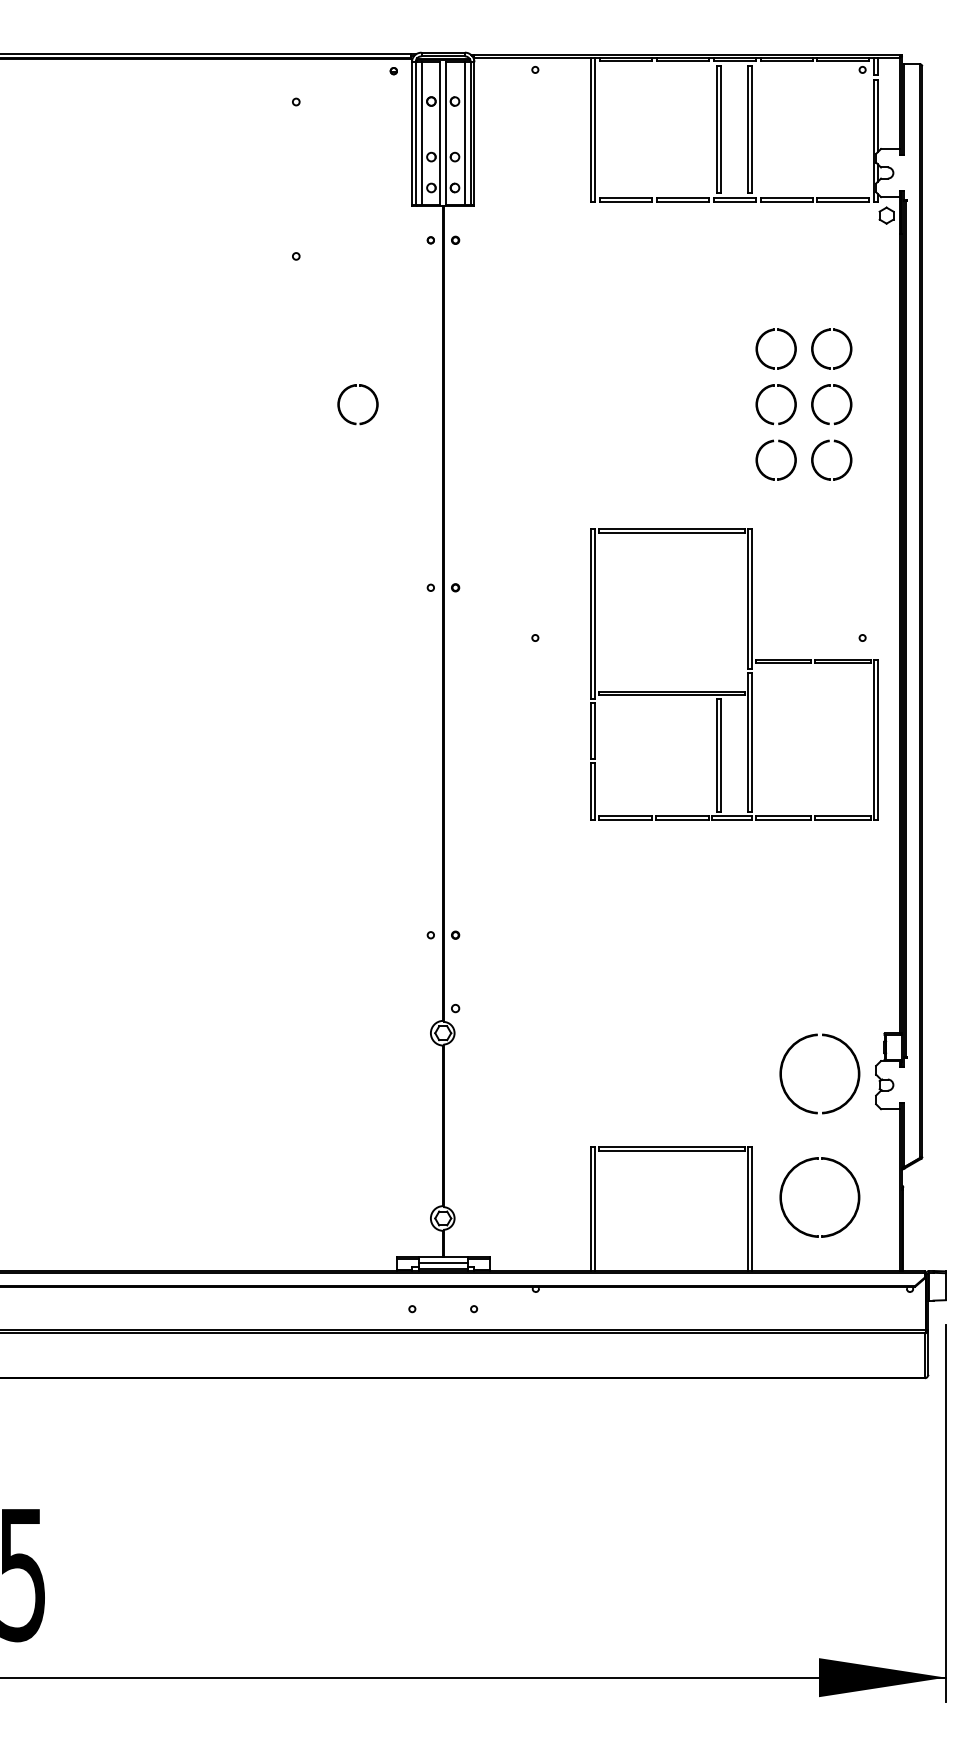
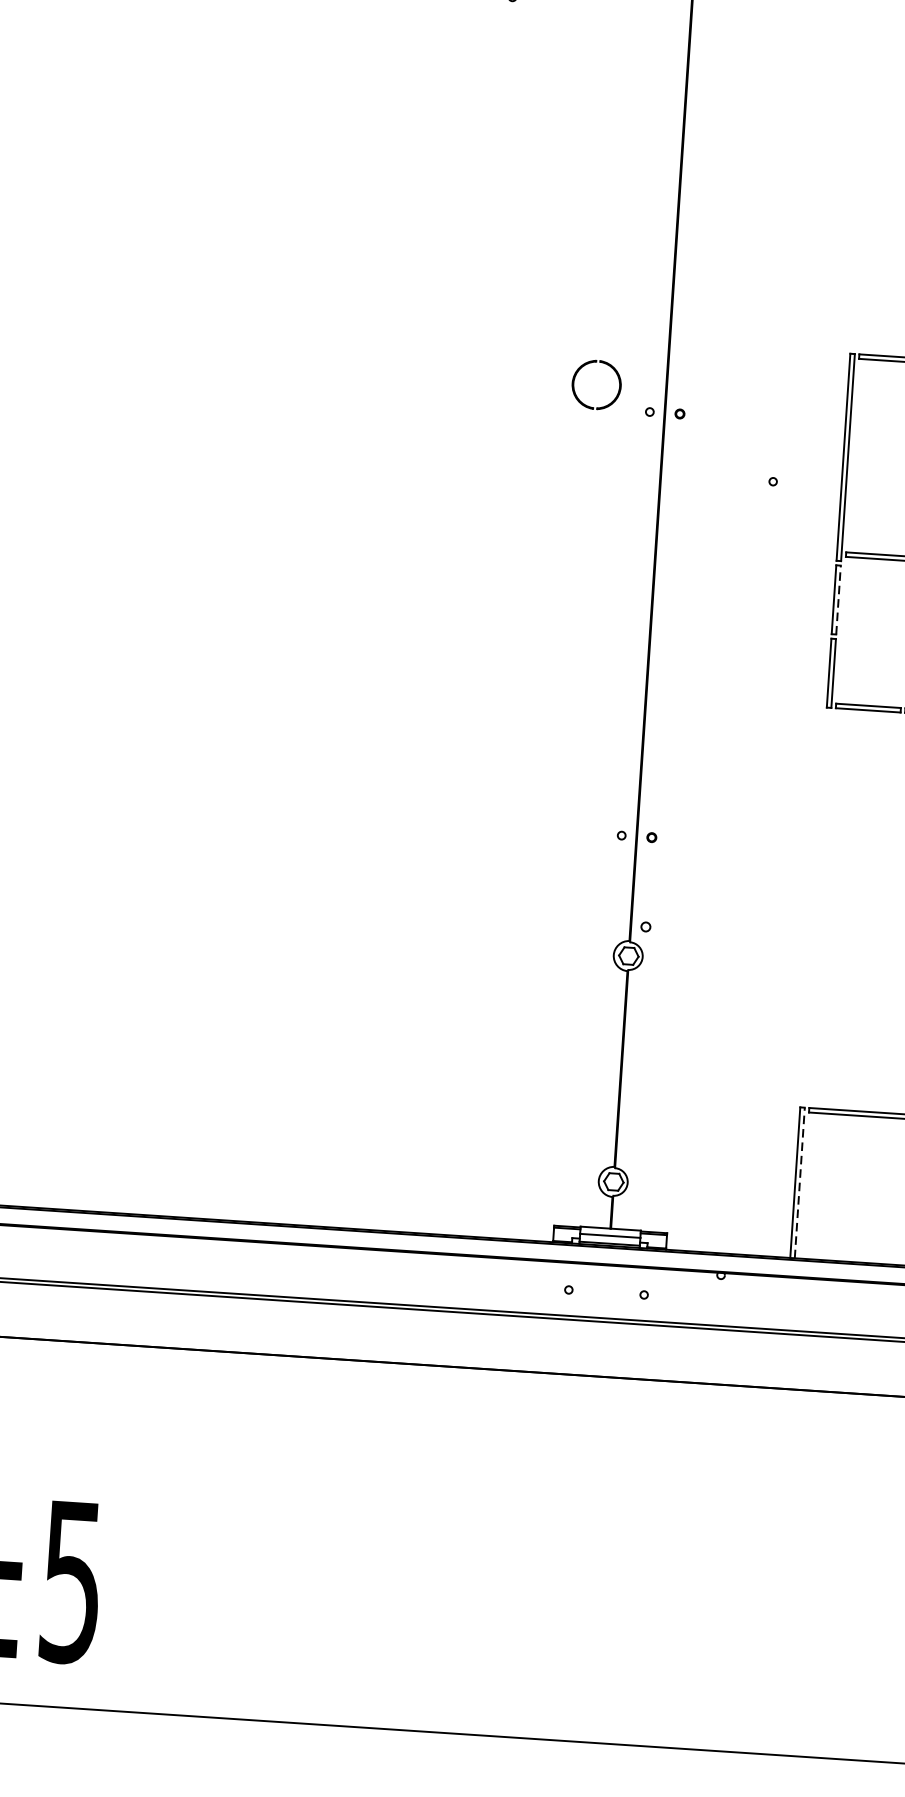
part: (340, 401) -> (575, 379), moved
line: (595, 730) -> (839, 599), solid -> dashed
line: (595, 1209) -> (800, 1183), solid -> dashed

